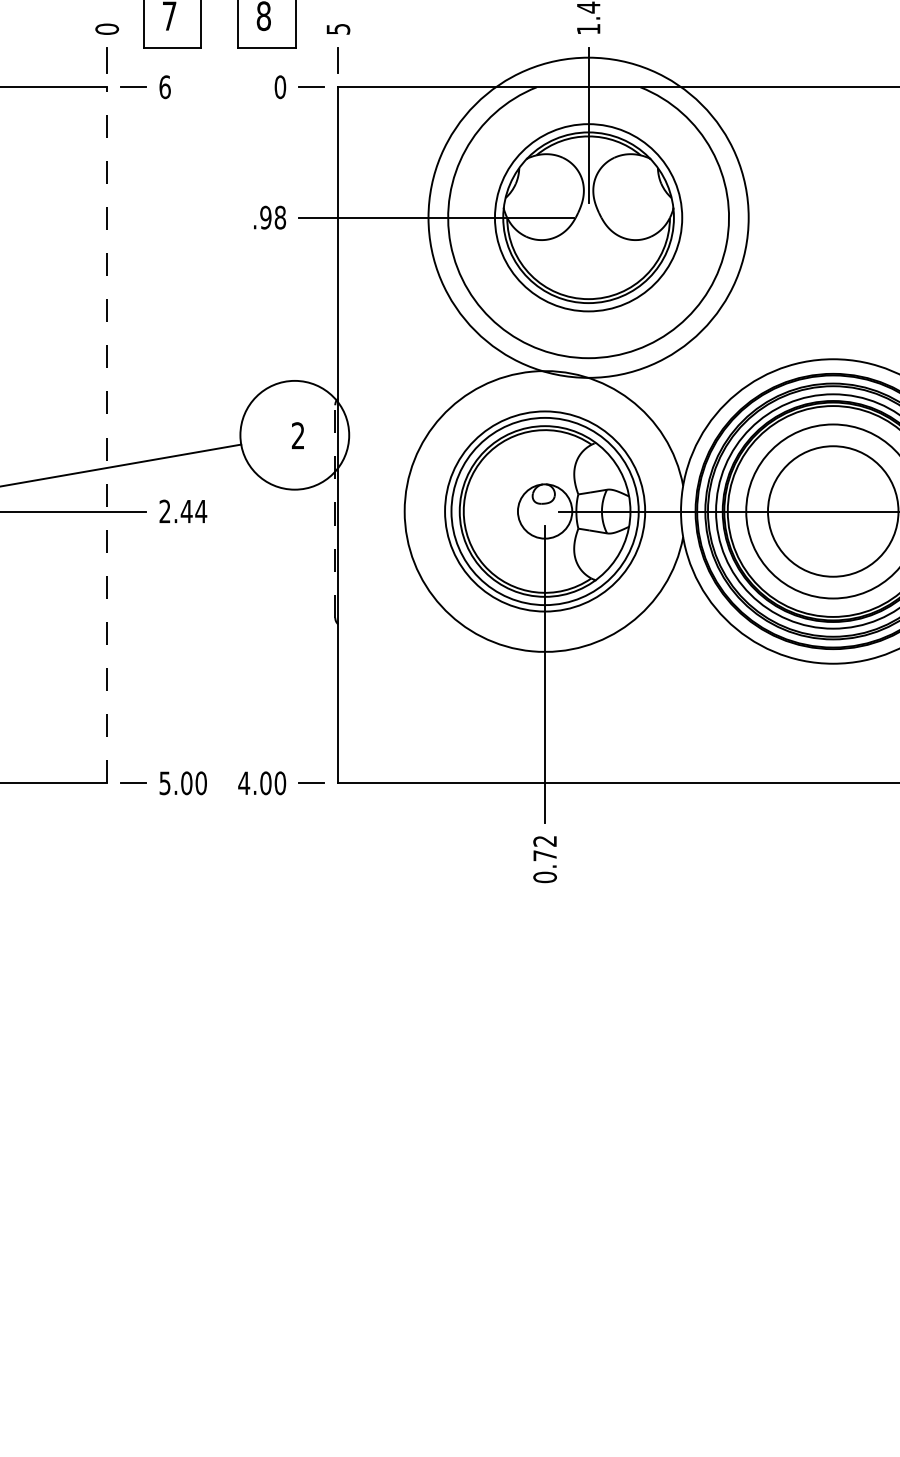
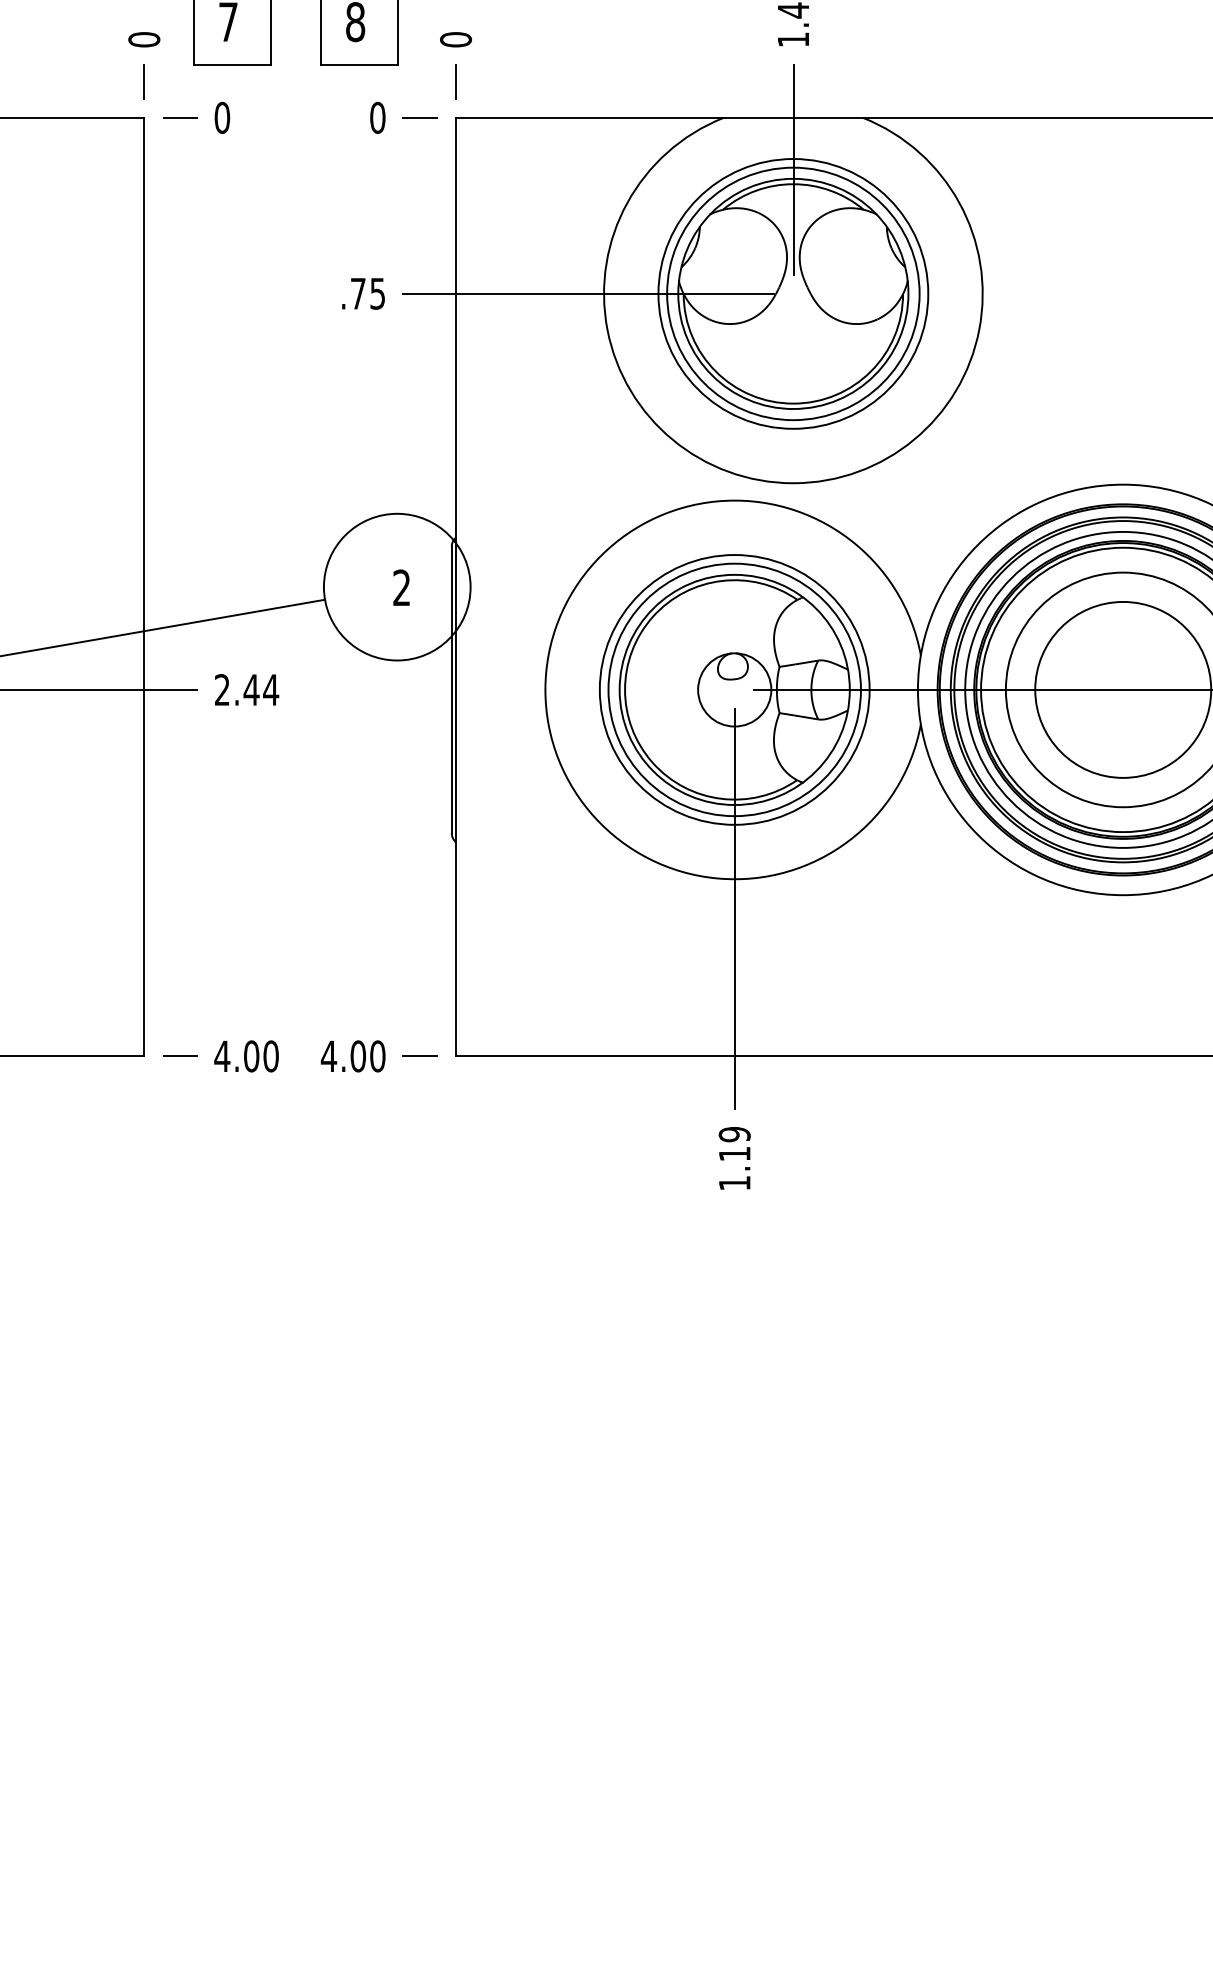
text: (338, 29) -> (456, 39), 5 -> 0
text: (165, 86) -> (222, 117), 6 -> 0
text: (272, 217) -> (367, 293), .98 -> .75
circle: (588, 217) -> (793, 293), size x0.62
line: (107, 434) -> (144, 586), dashed -> solid
line: (335, 511) -> (451, 689), dashed -> solid
text: (165, 783) -> (222, 1056), 5.00 -> 4.00
text: (544, 859) -> (734, 1158), 0.72 -> 1.19

